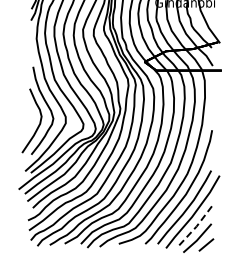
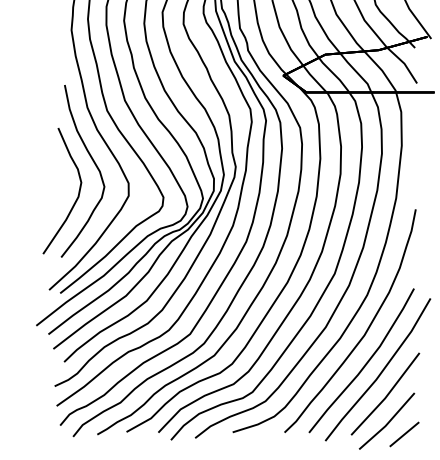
line: (197, 225) -> (386, 396), dashed -> solid

